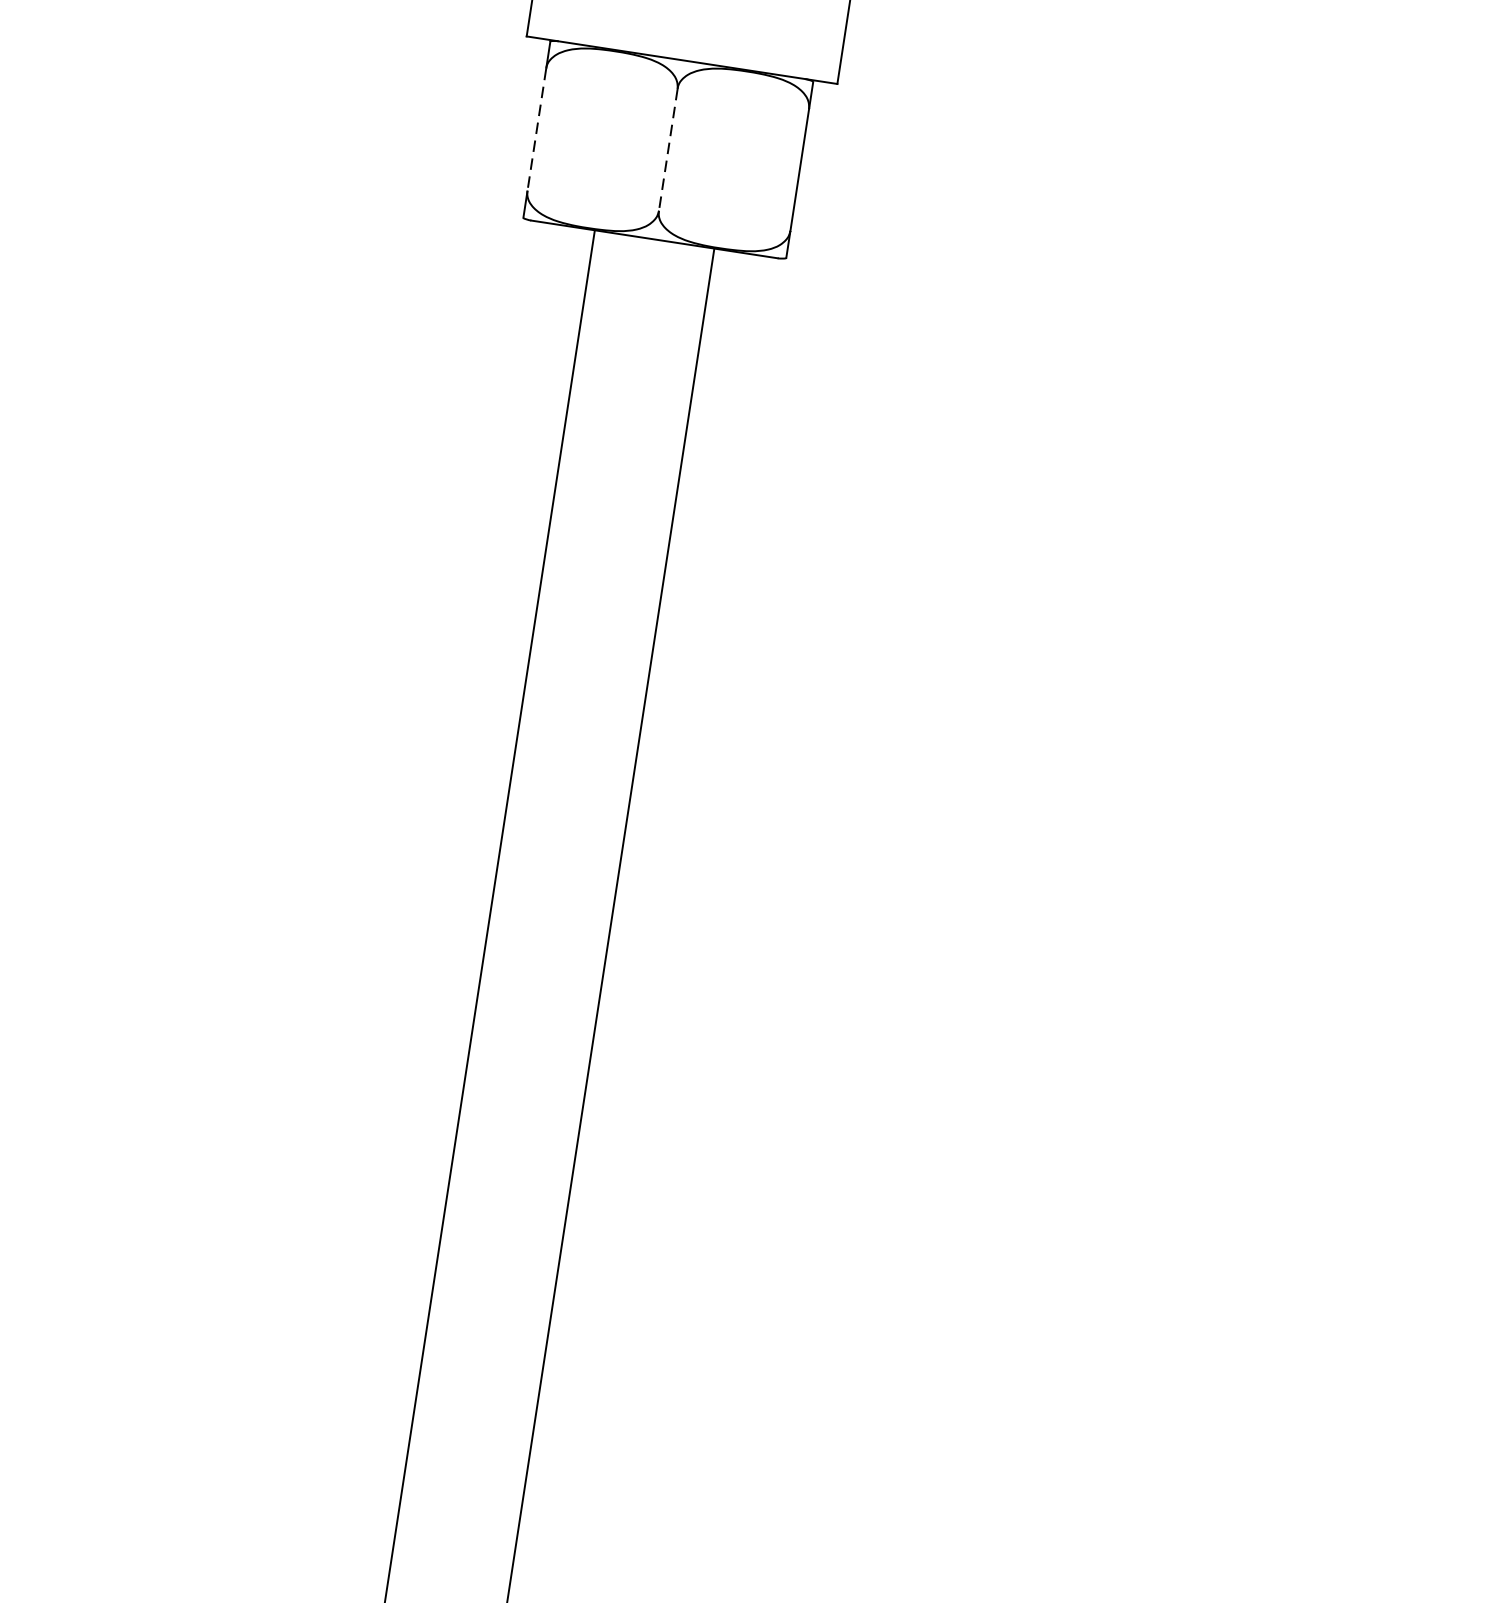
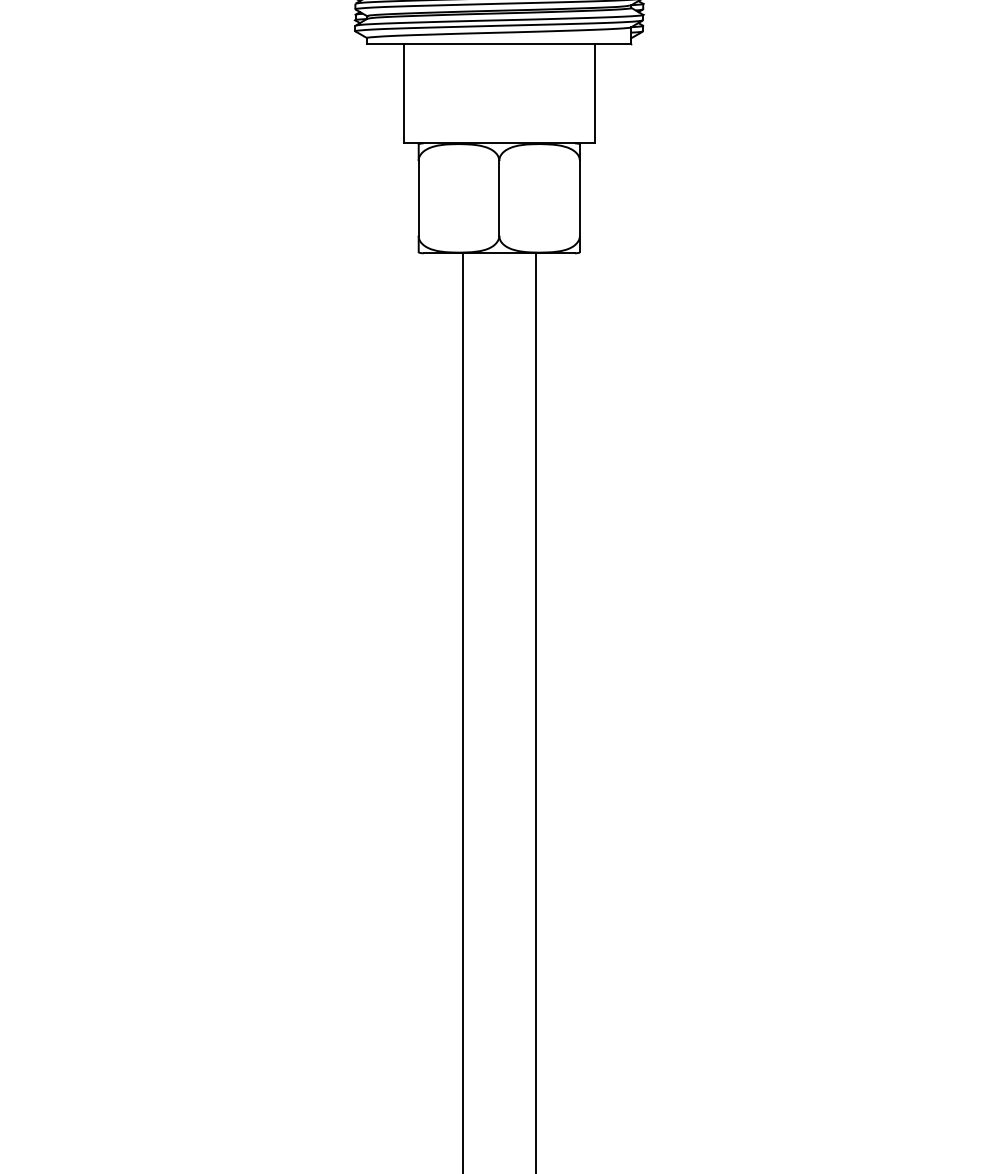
line: (536, 129) -> (418, 198), dashed -> solid
line: (668, 150) -> (499, 198), dashed -> solid

